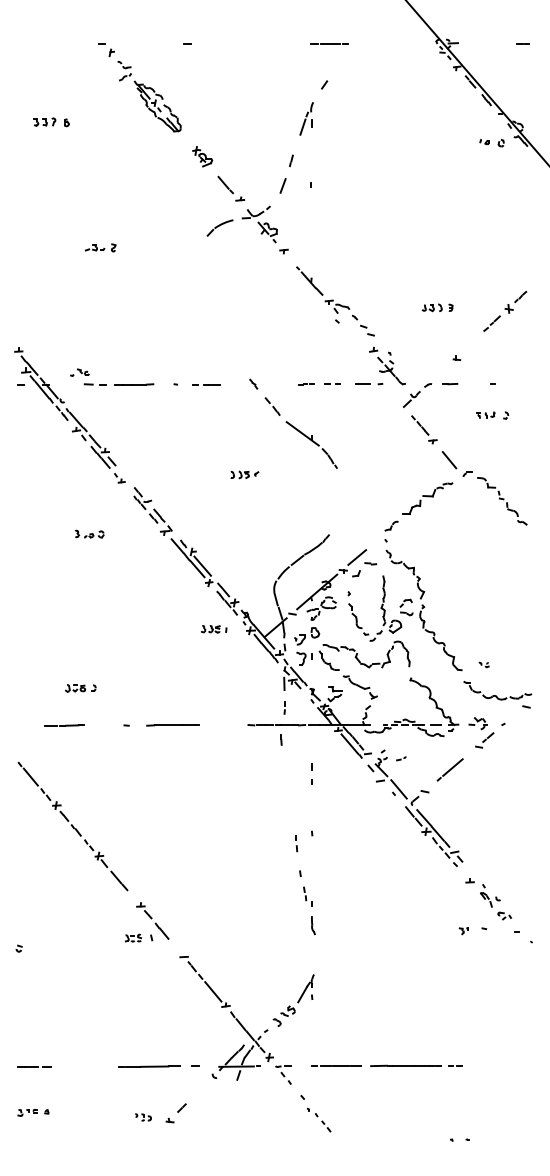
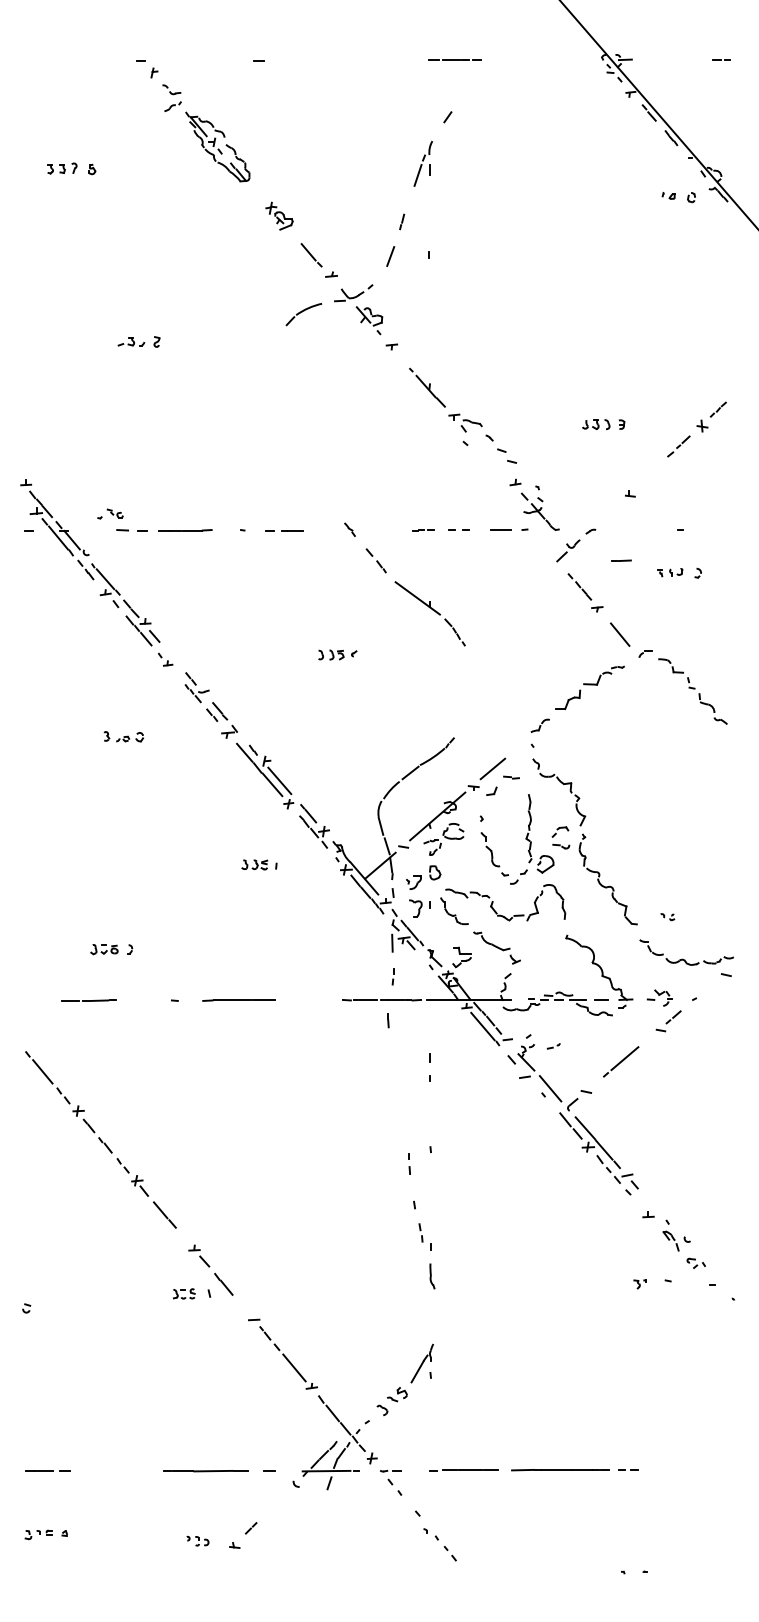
line: (450, 383) -> (621, 560), moved
part: (214, 628) -> (259, 864), moved

